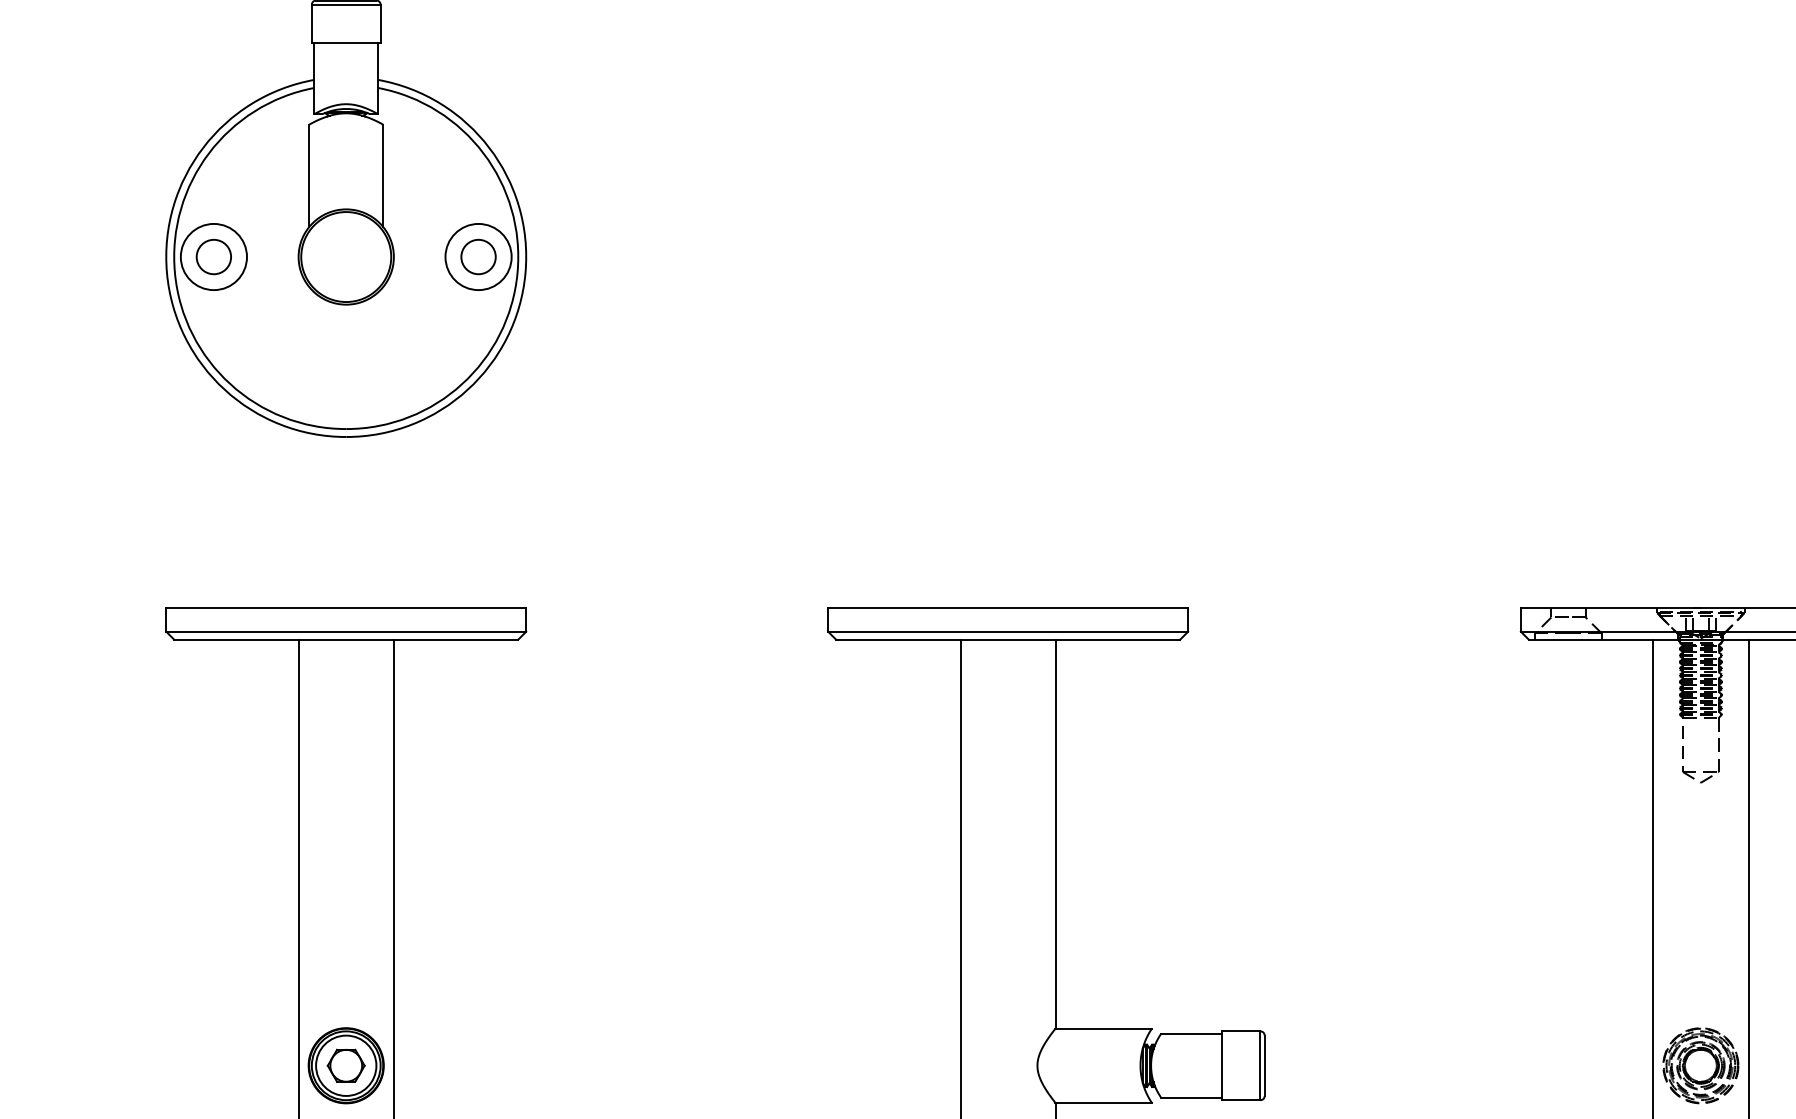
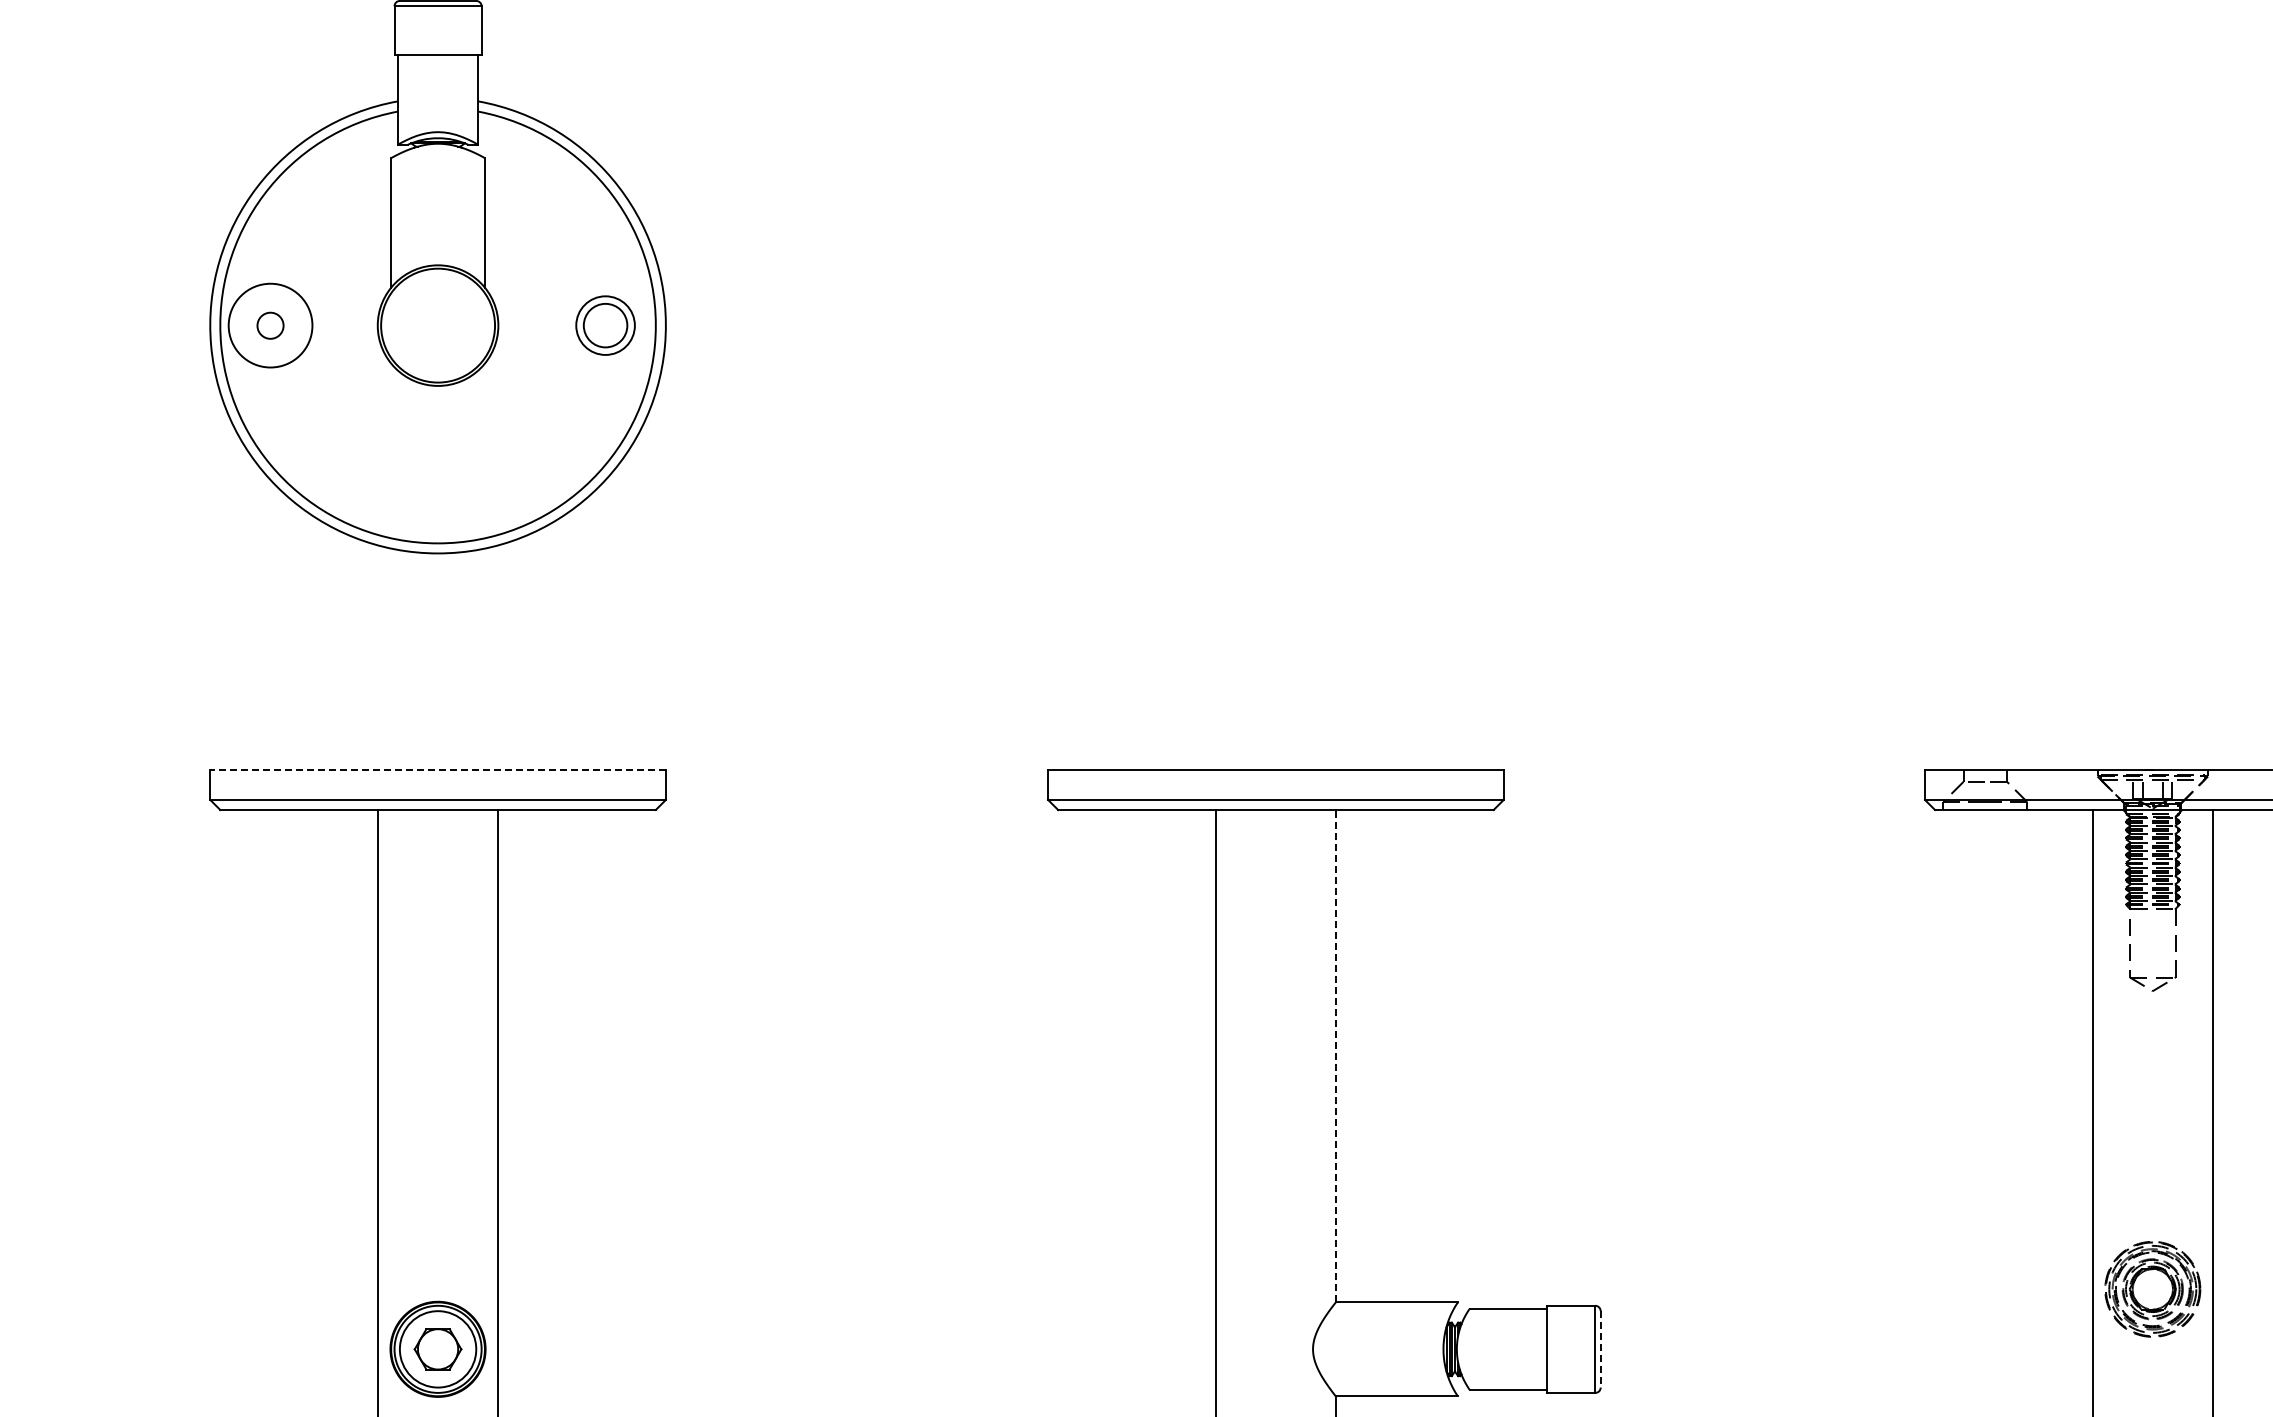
circle: (213, 256) -> (270, 325), size x0.6
circle: (478, 256) -> (605, 325), size x0.7
line: (346, 607) -> (438, 769), solid -> dashed
line: (1056, 833) -> (1336, 1055), solid -> dashed
line: (1264, 1065) -> (1600, 1349), solid -> dashed
part: (1700, 1065) -> (2152, 1289), moved

